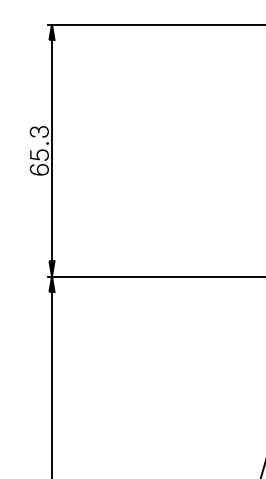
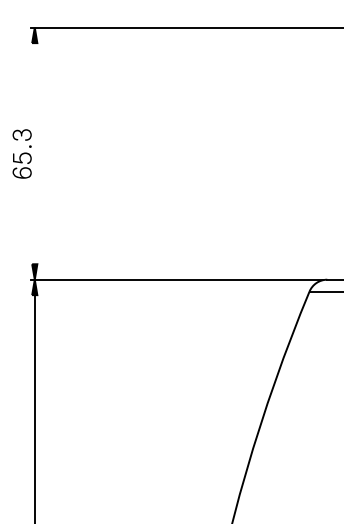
line: (51, 150) -> (34, 153), removed

